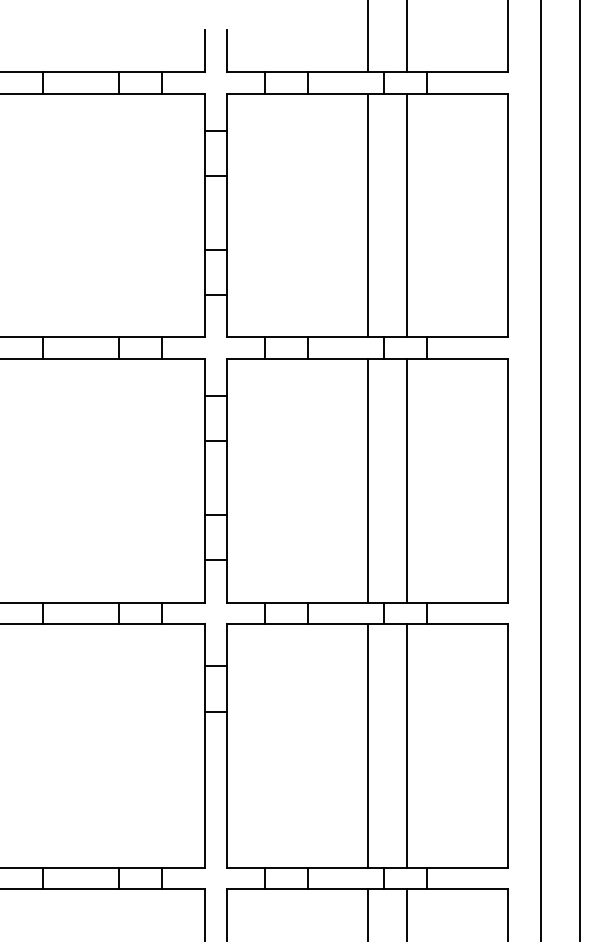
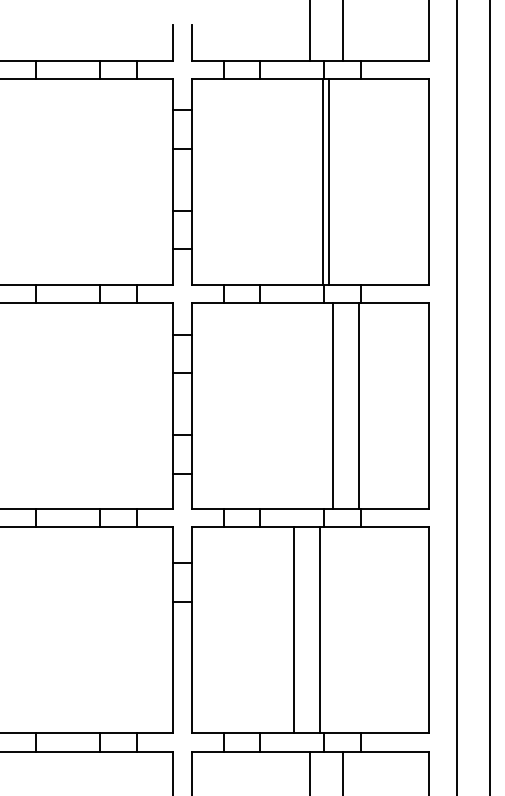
line: (367, 215) -> (328, 182), moved
line: (406, 215) -> (323, 182), moved
line: (367, 480) -> (333, 406), moved
line: (406, 480) -> (358, 406), moved
line: (367, 745) -> (293, 629), moved
line: (406, 745) -> (319, 629), moved

